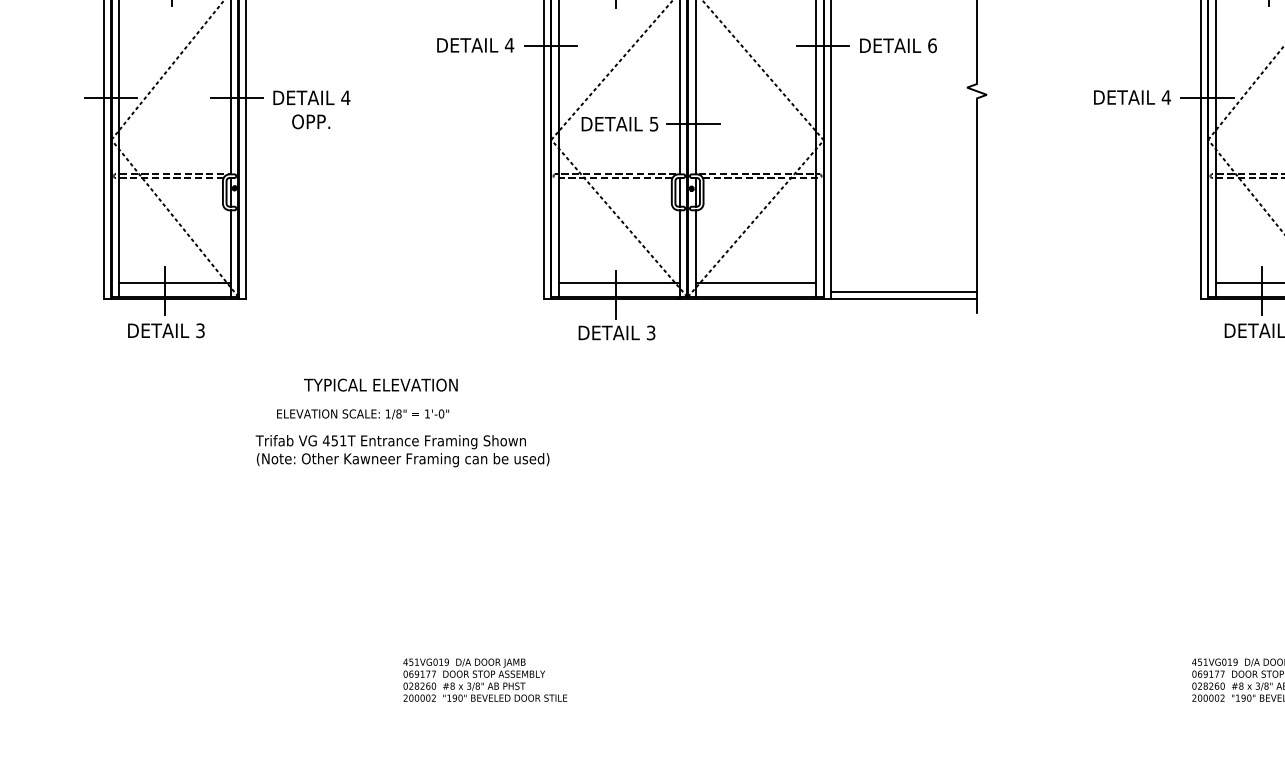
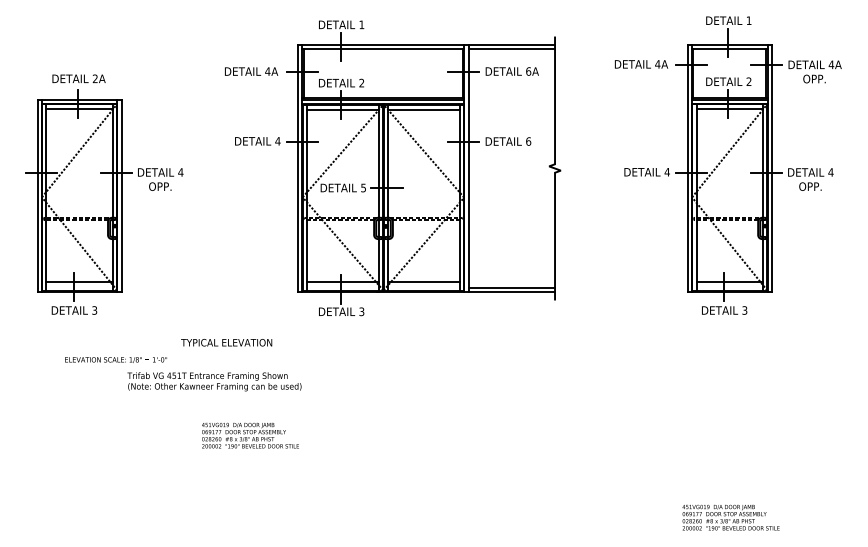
text: (380, 384) -> (226, 342), moved
text: (362, 413) -> (115, 359), moved
text: (485, 679) -> (250, 435), moved

